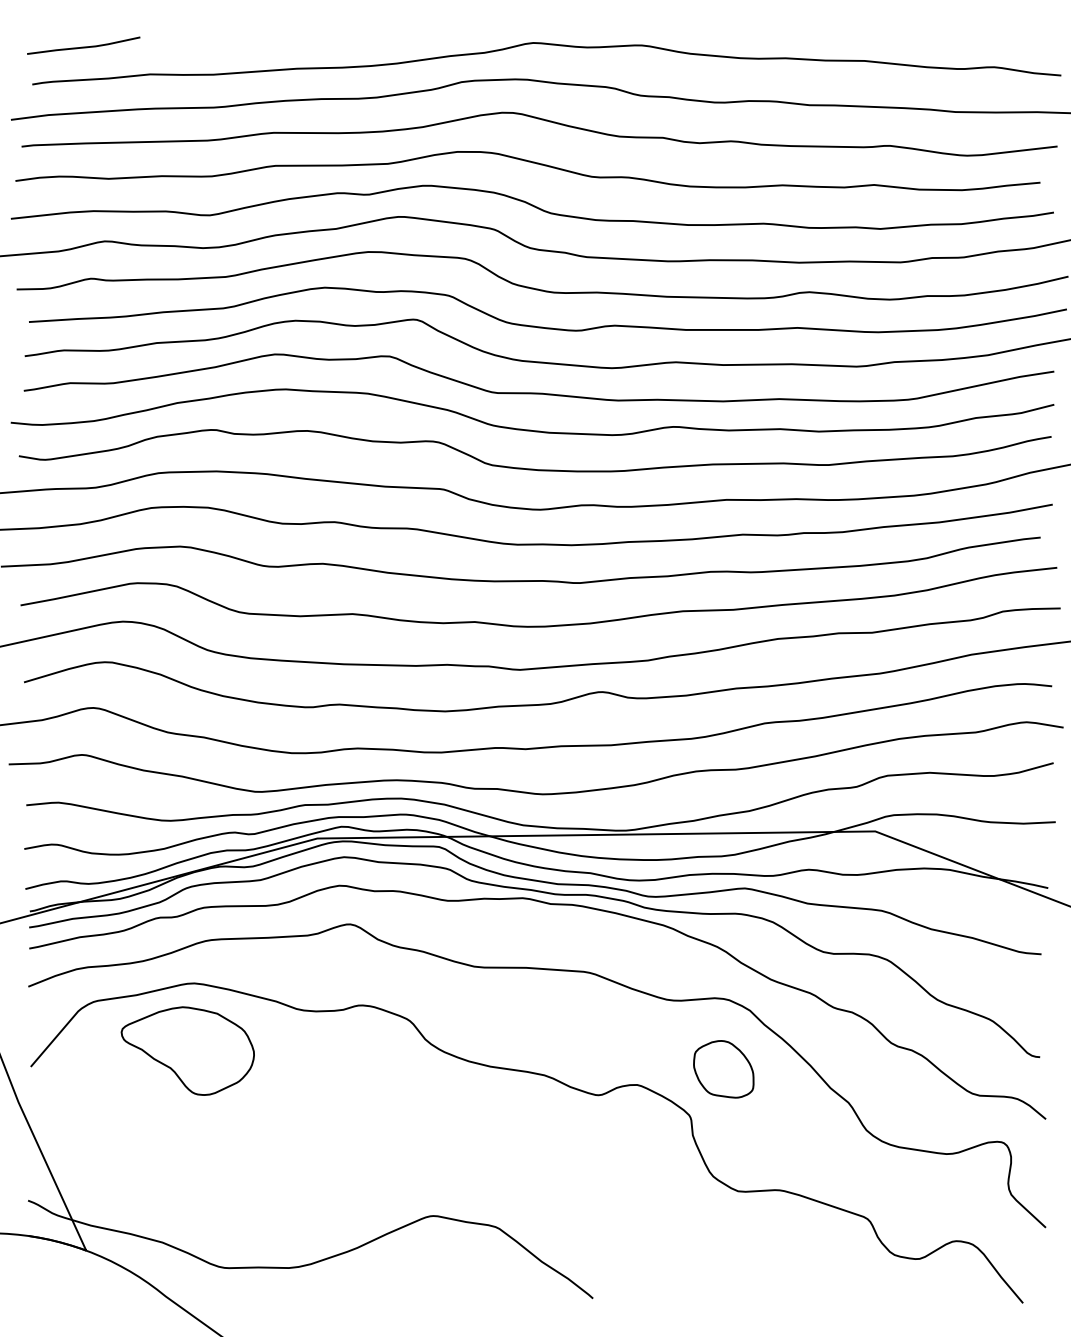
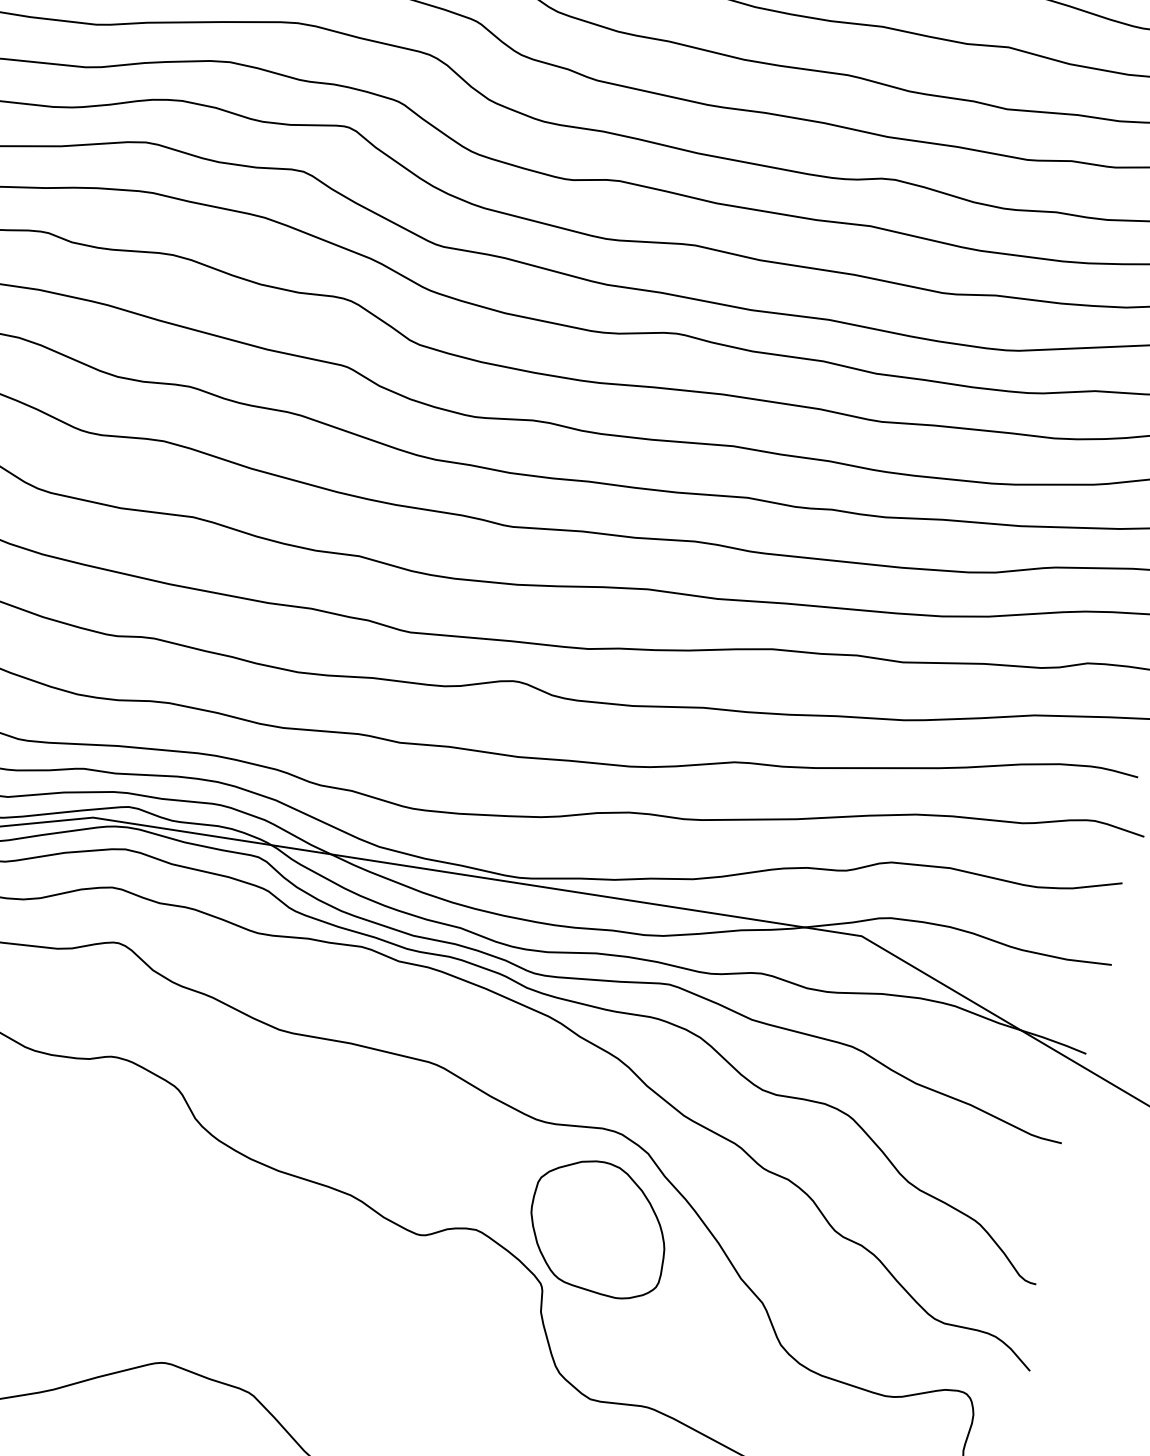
part: (723, 1069) -> (598, 1228), size x1.67

